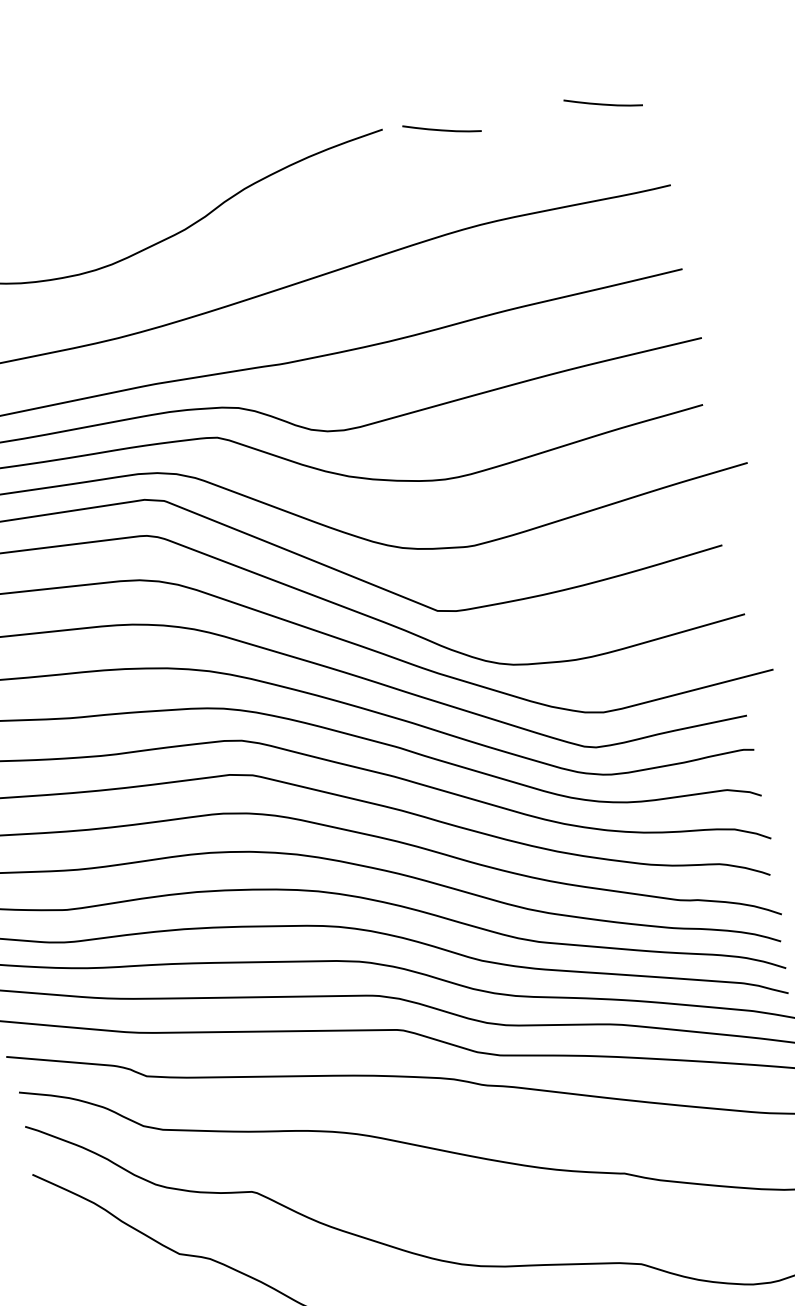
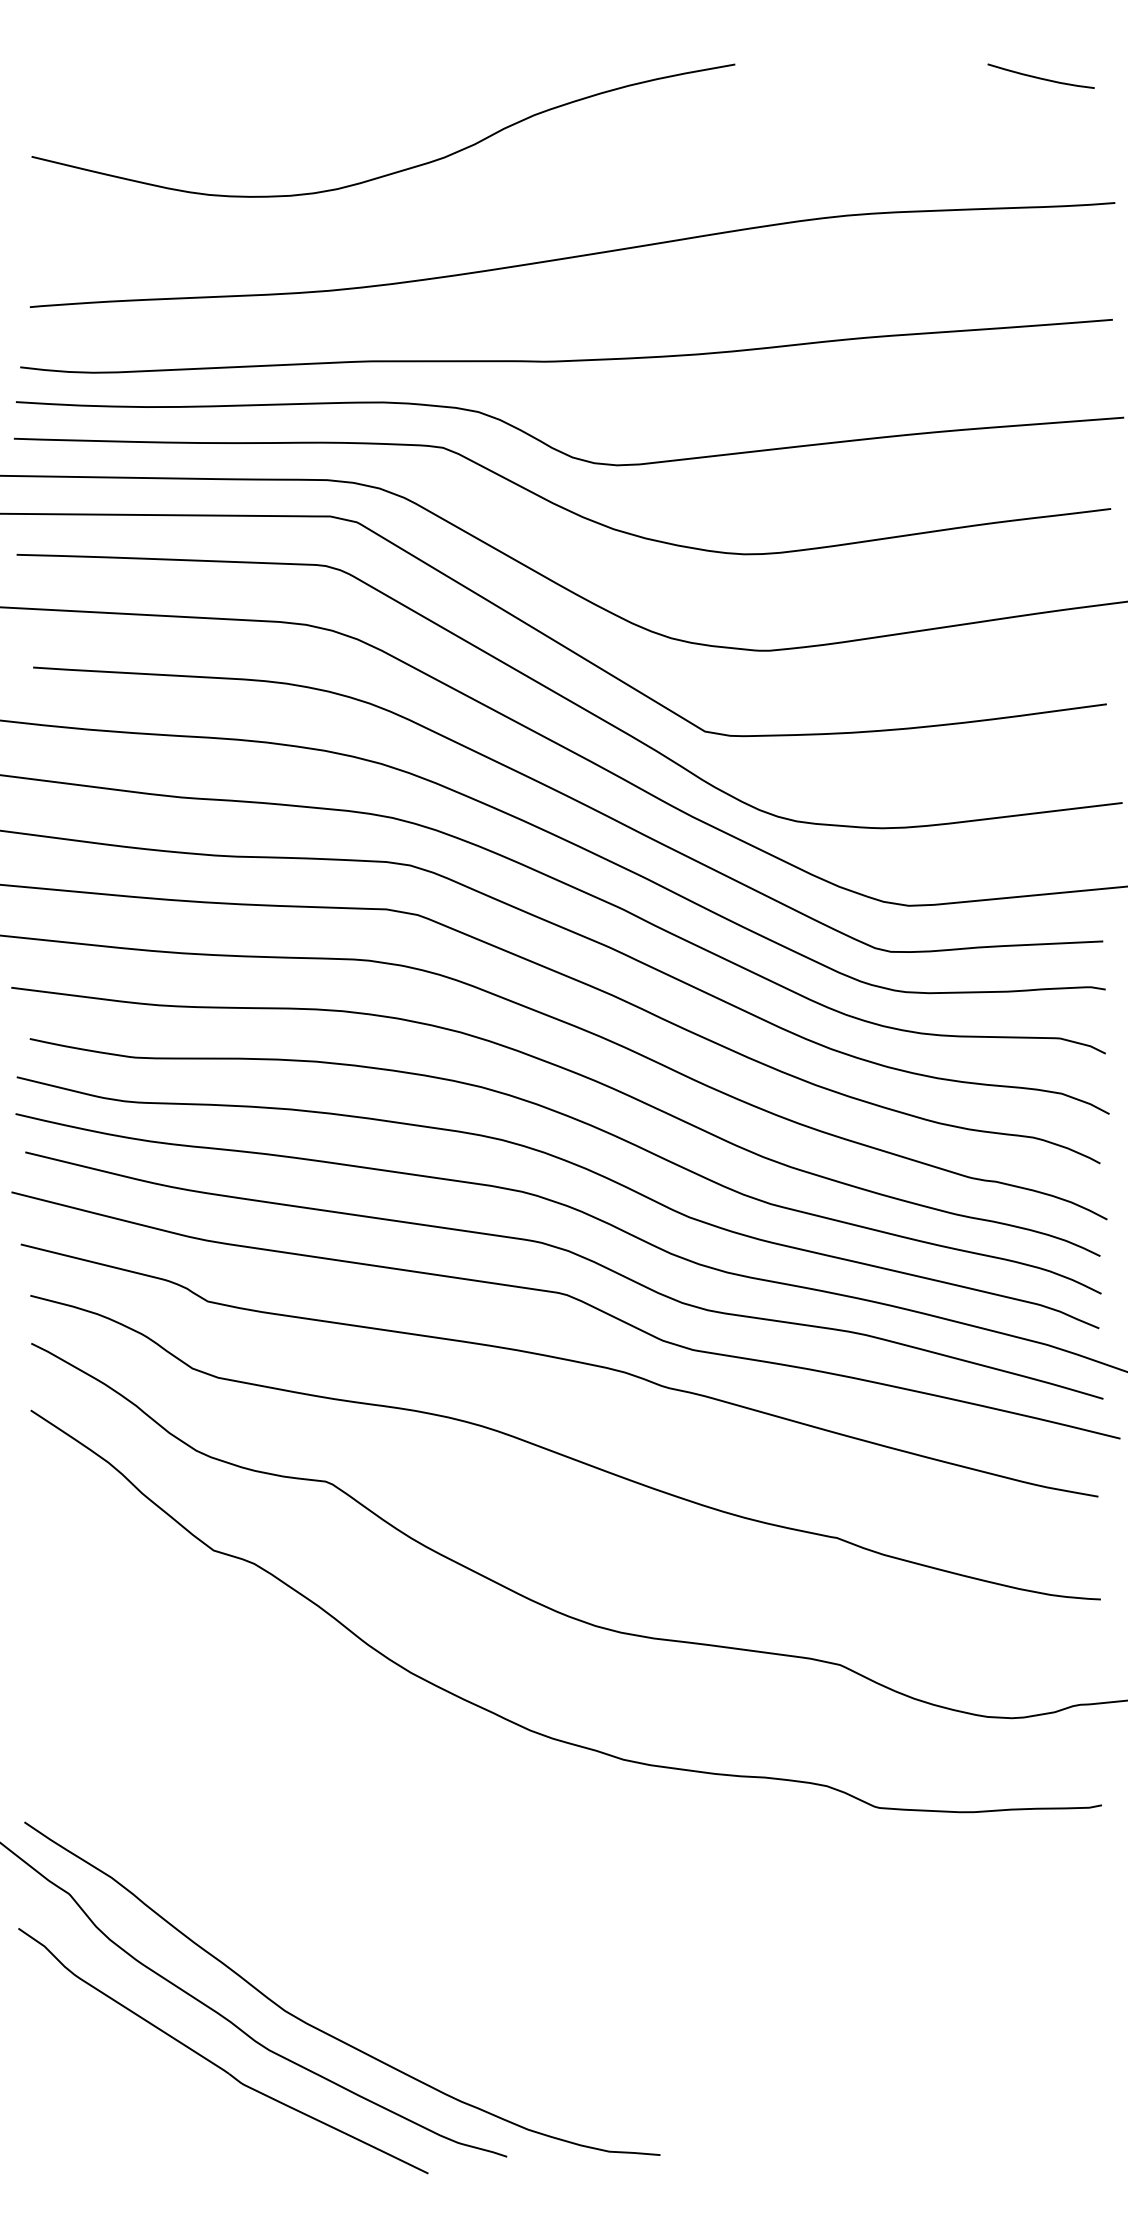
curve: (441, 129) -> (815, 77), removed

